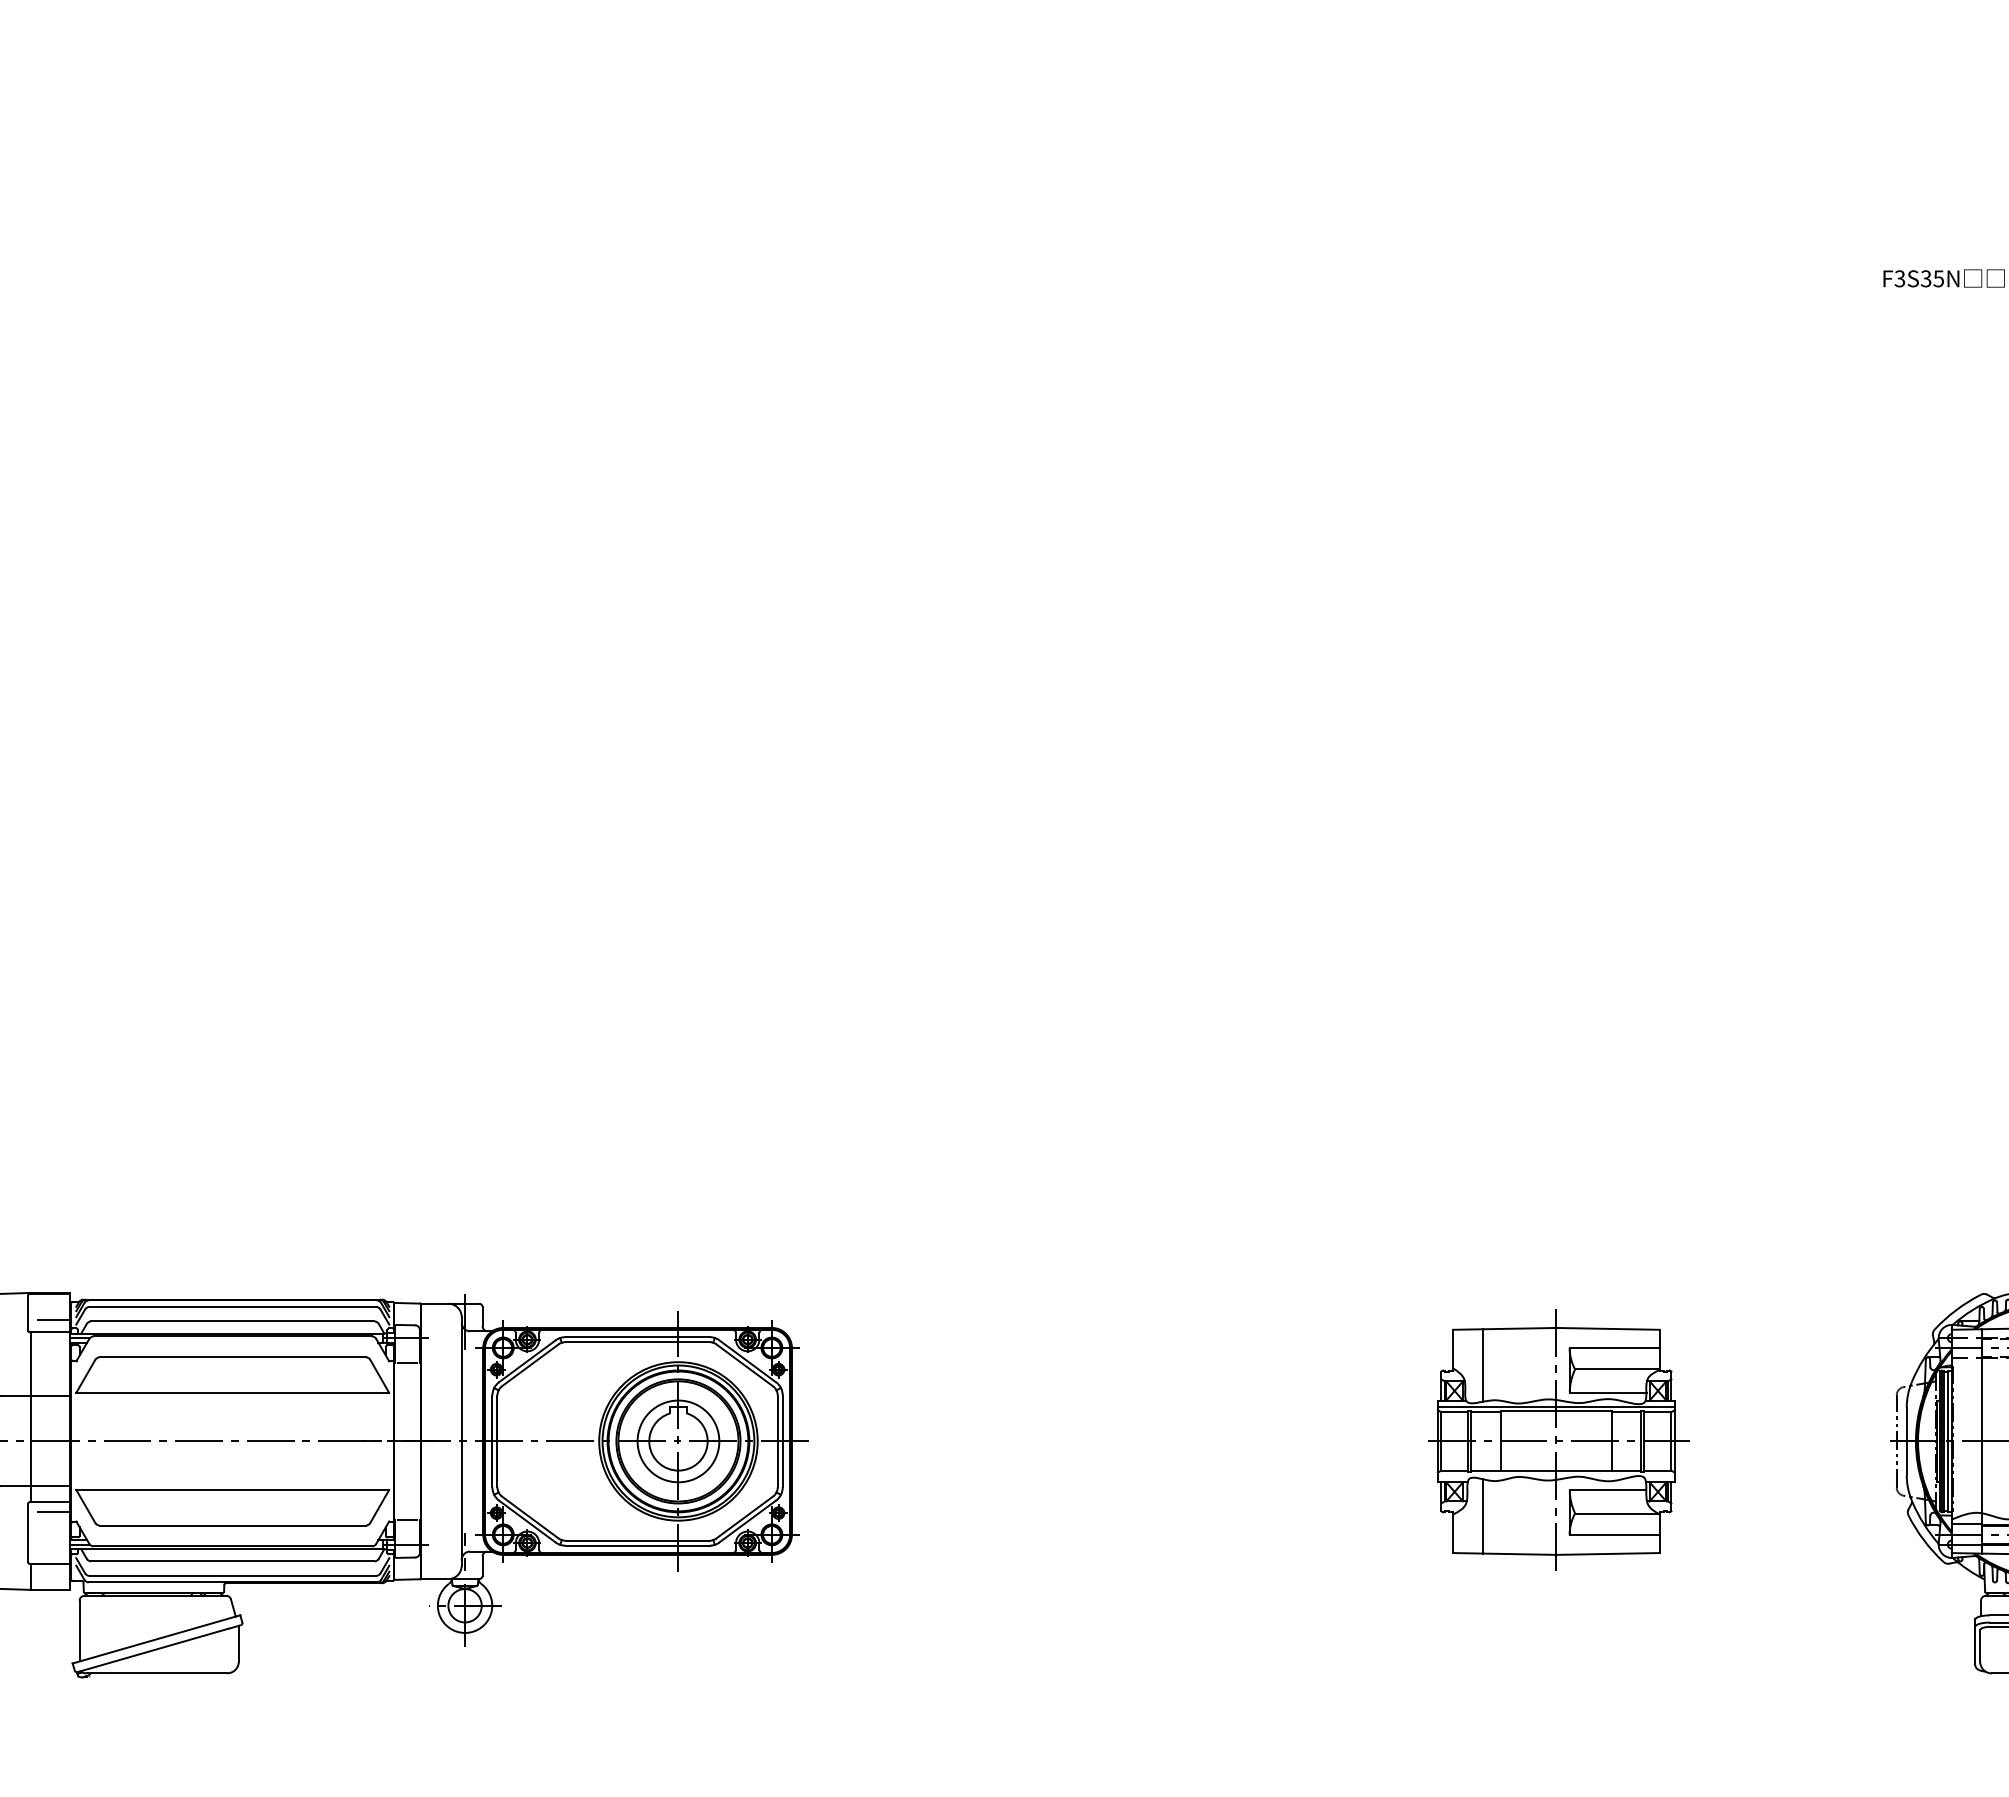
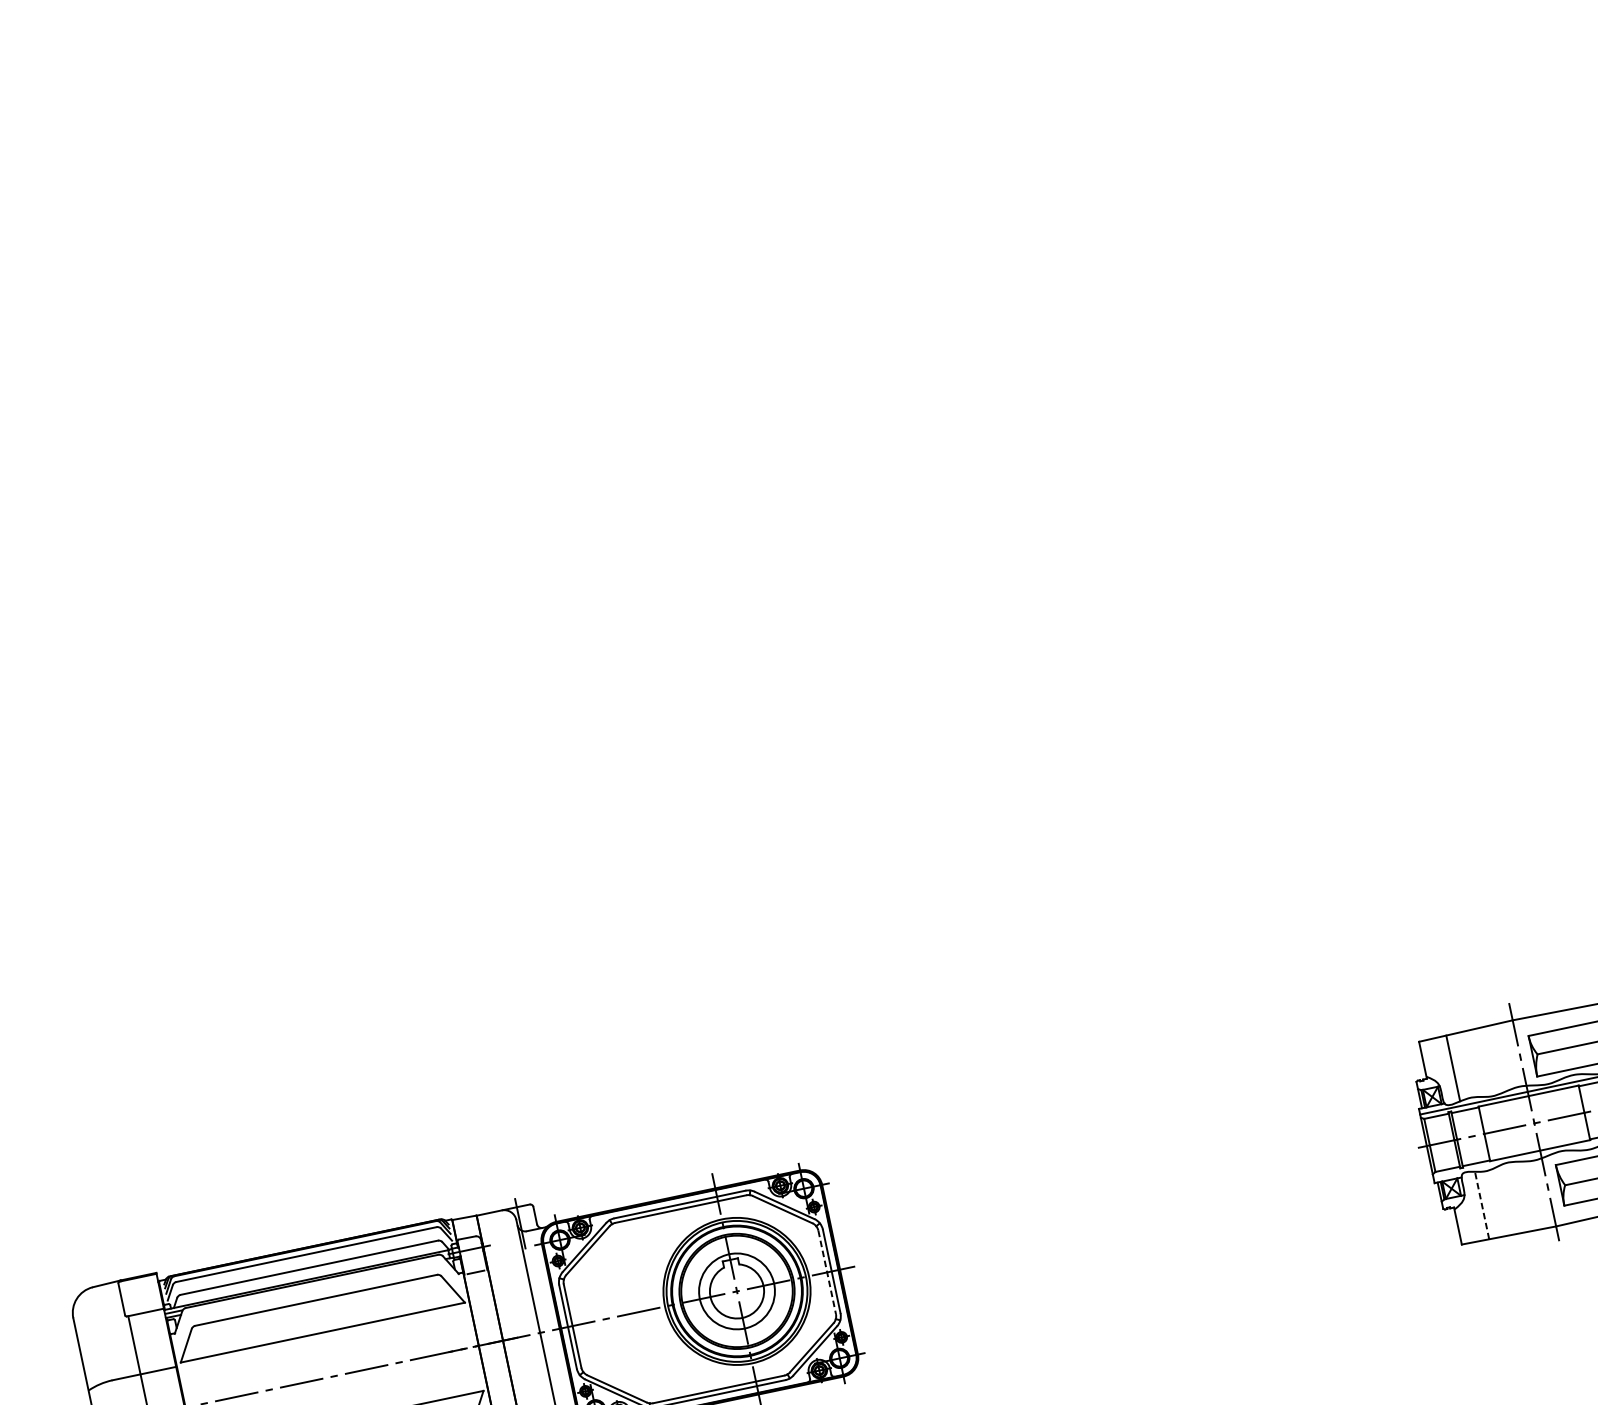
line: (53, 1319) -> (146, 1300), removed
line: (777, 1441) -> (826, 1272), solid -> dashed
line: (1483, 1515) -> (1482, 1204), solid -> dashed

